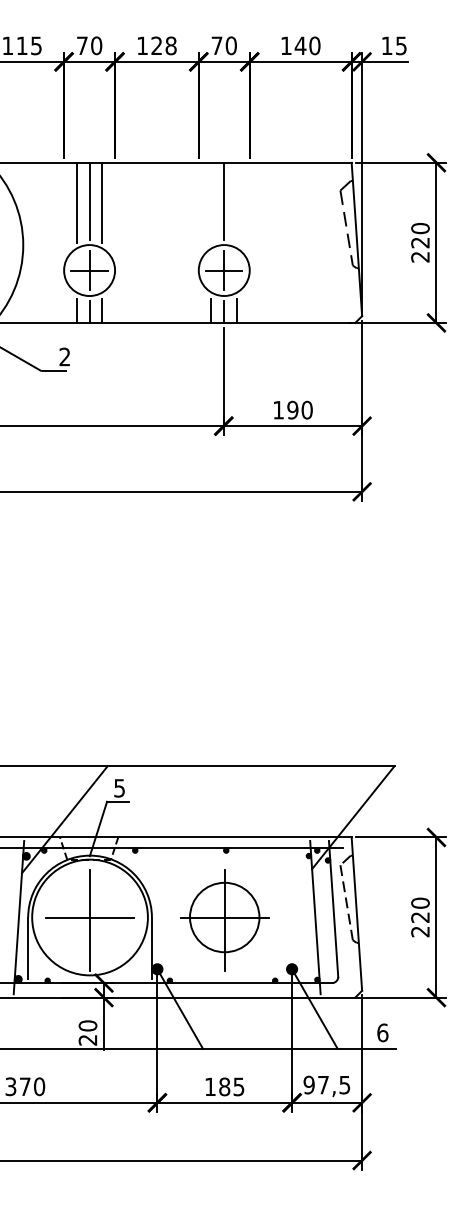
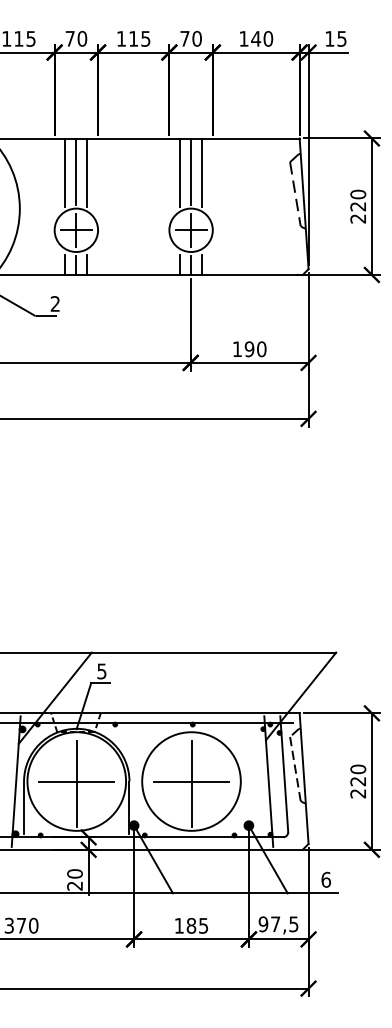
text: (163, 45) -> (139, 38), 128 -> 115
line: (211, 202) -> (180, 172), added
line: (237, 202) -> (202, 172), added
circle: (224, 917) -> (191, 781), size x1.67

